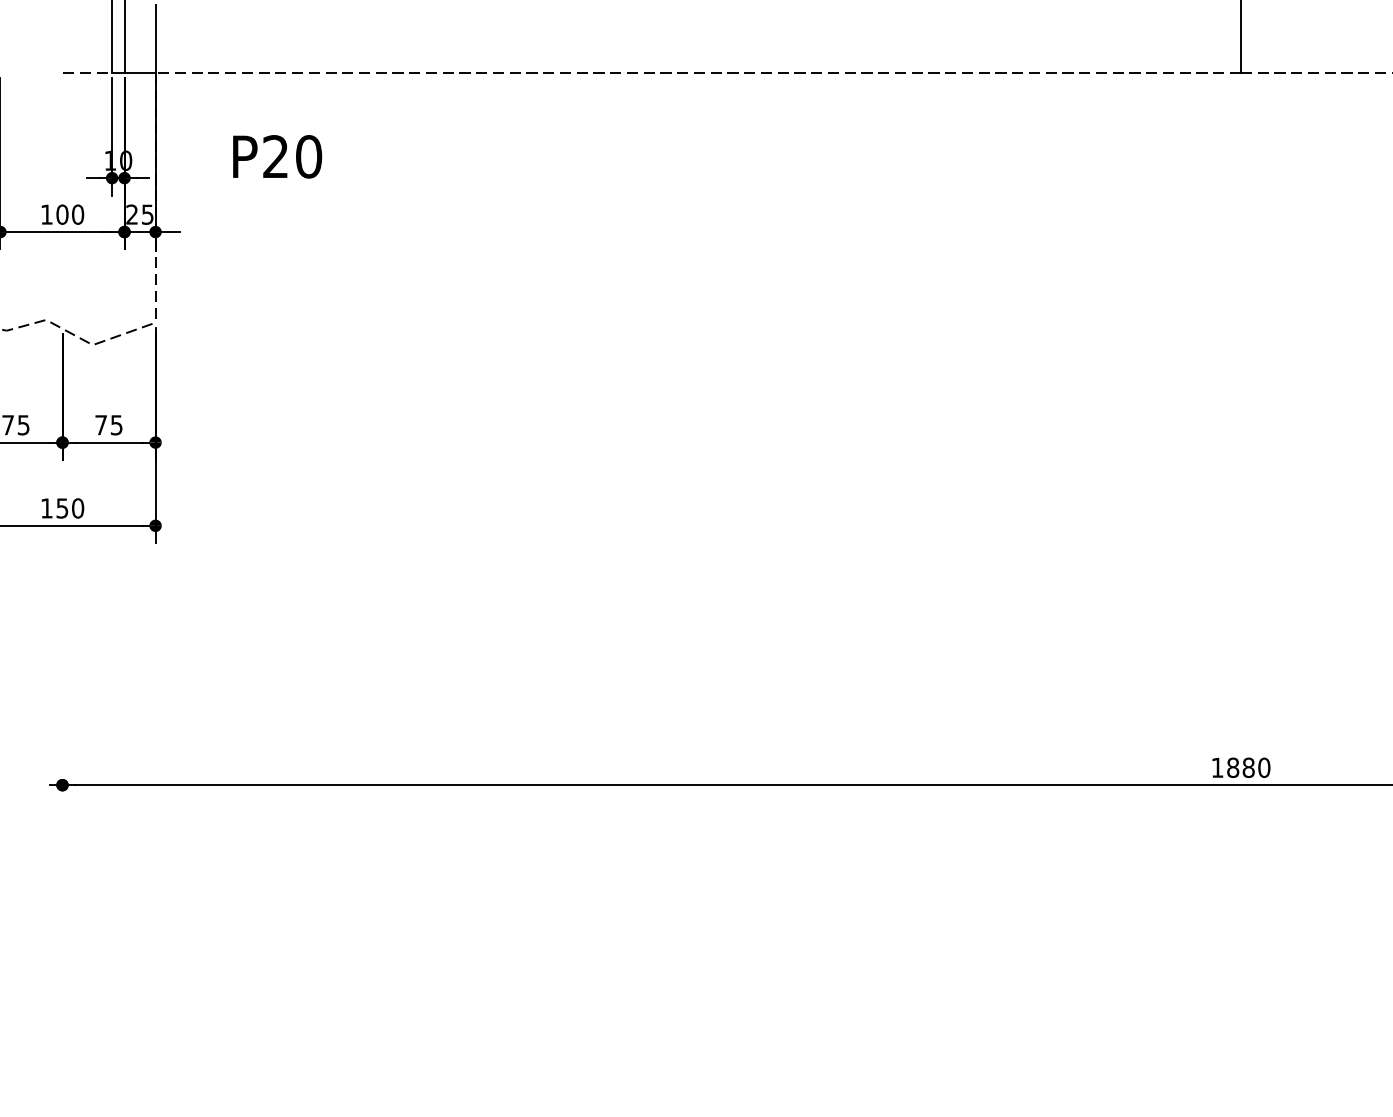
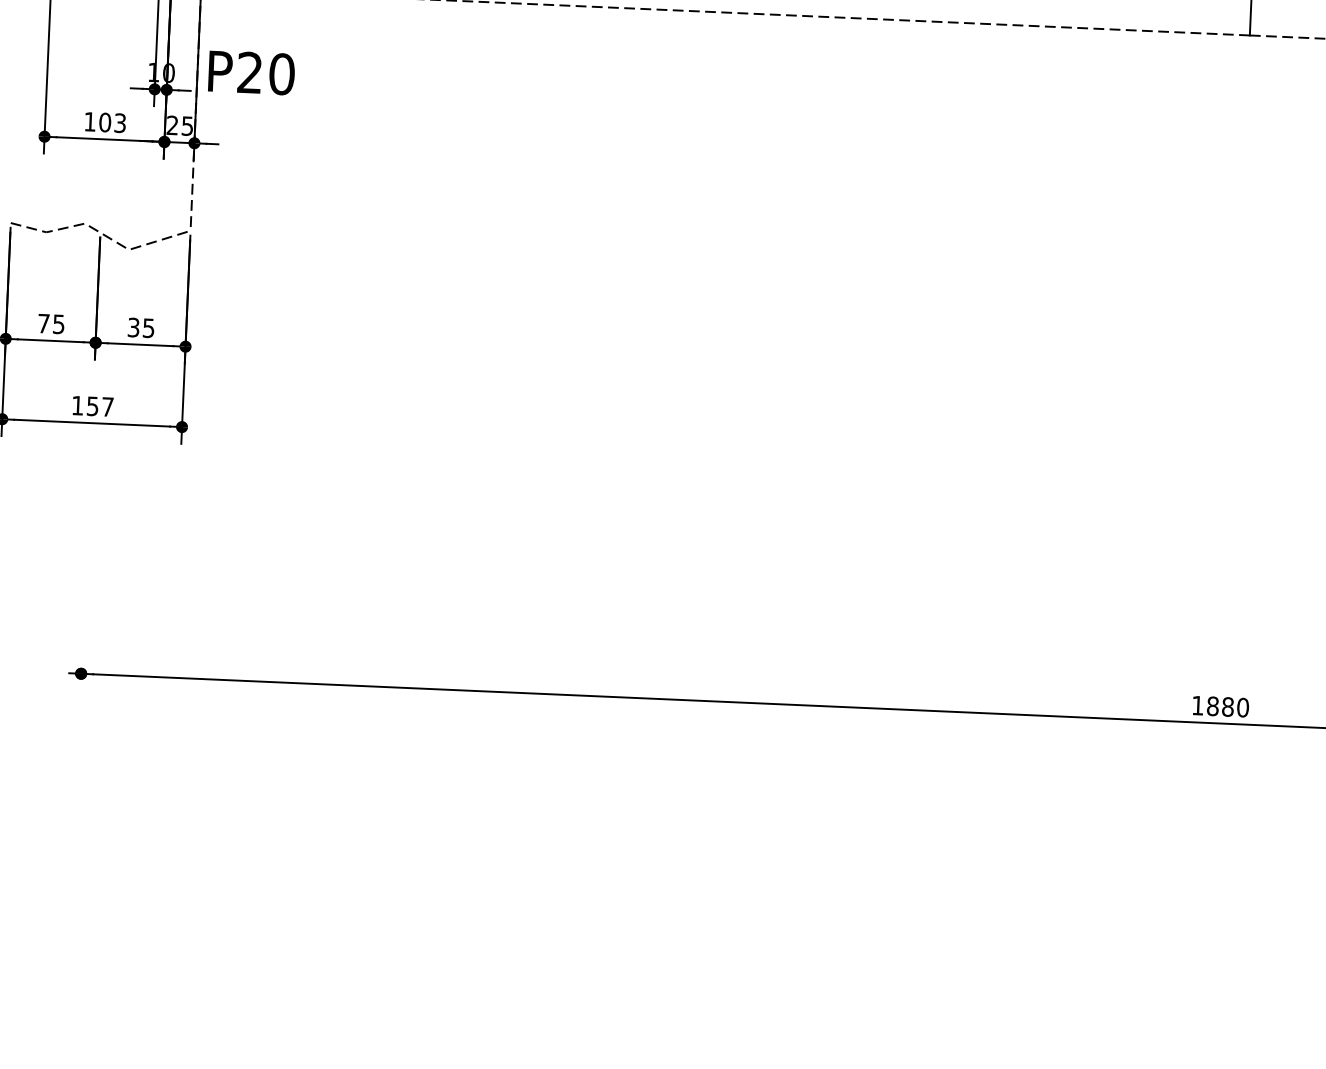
text: (277, 156) -> (251, 72), moved
text: (78, 214) -> (120, 123), 100 -> 103
text: (100, 425) -> (133, 327), 75 -> 35
text: (78, 508) -> (108, 407), 150 -> 157

